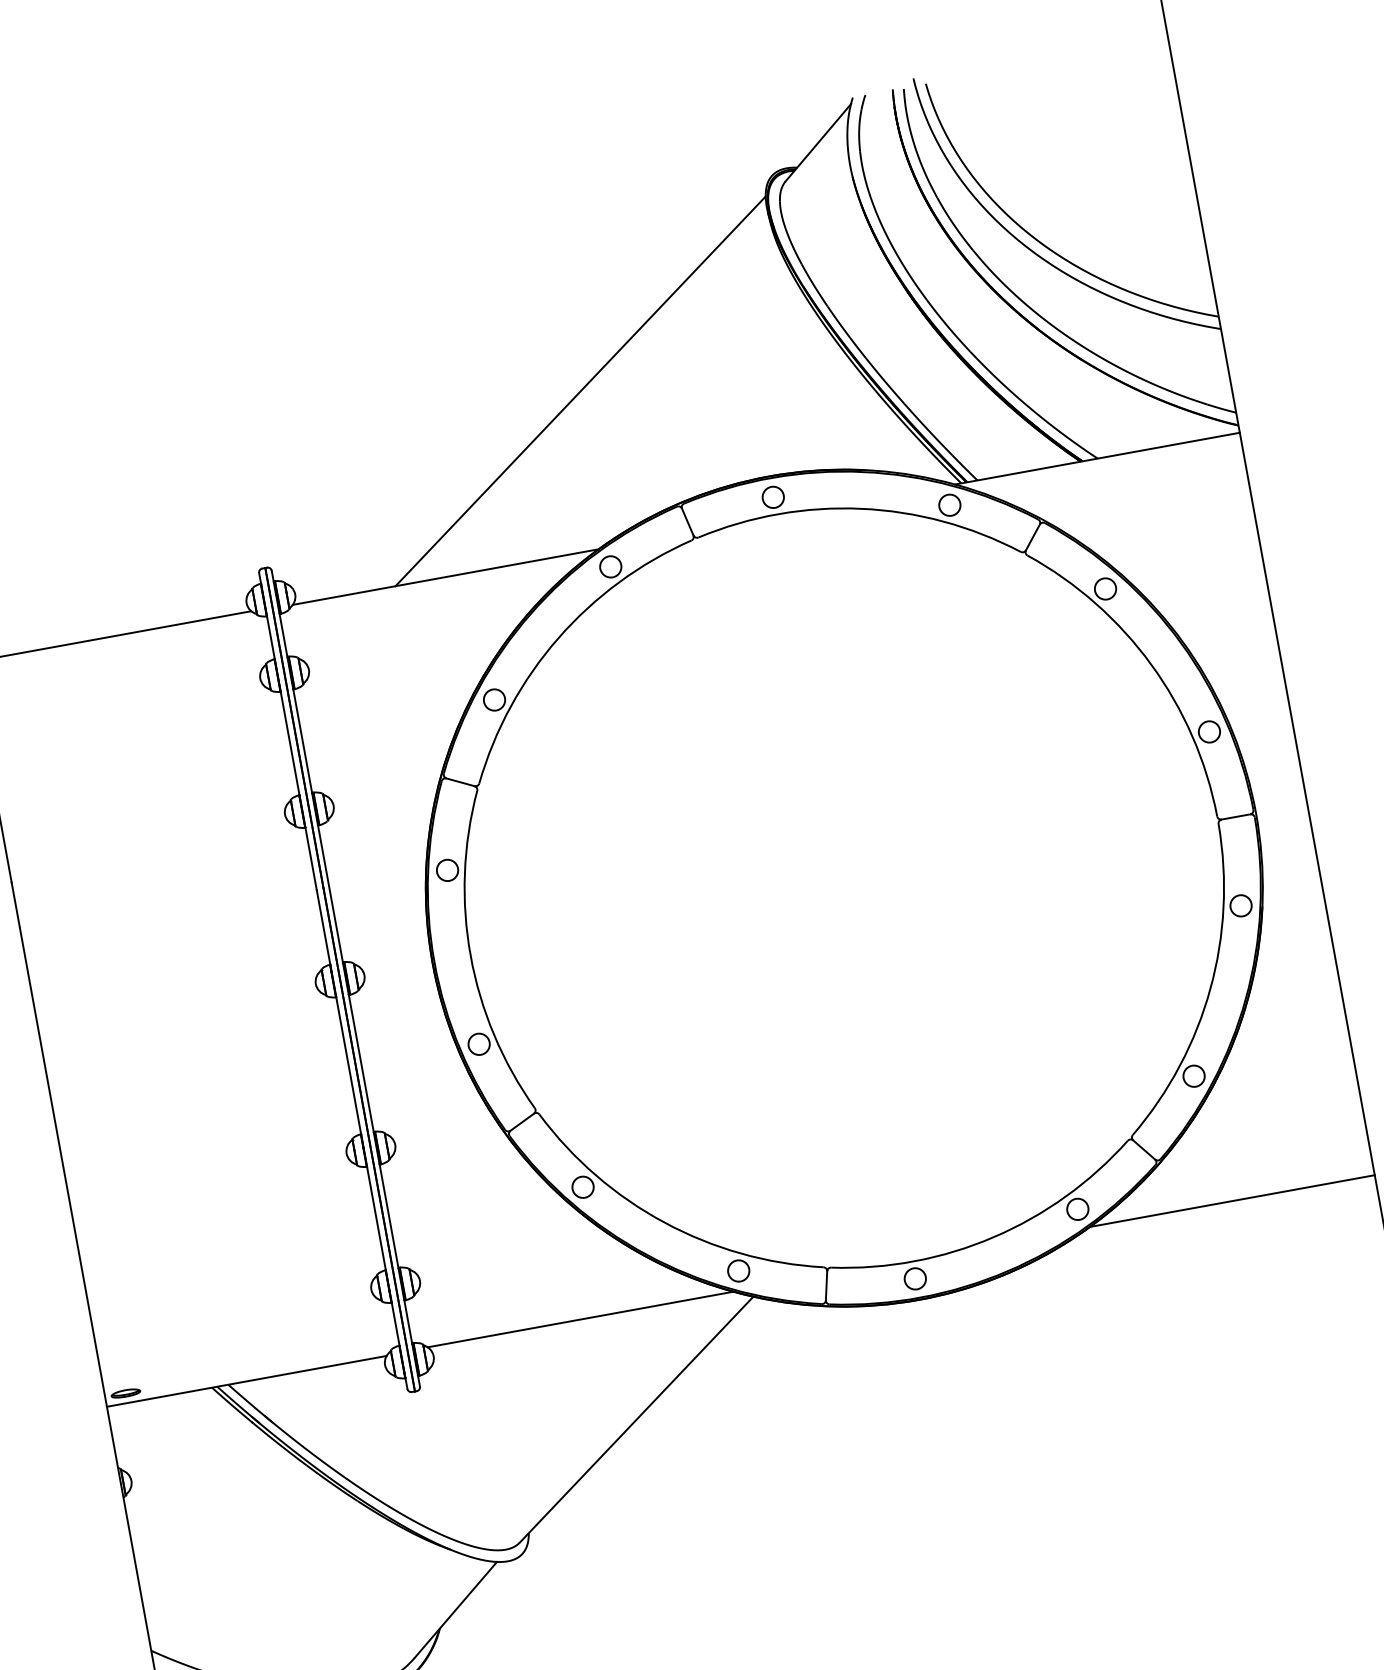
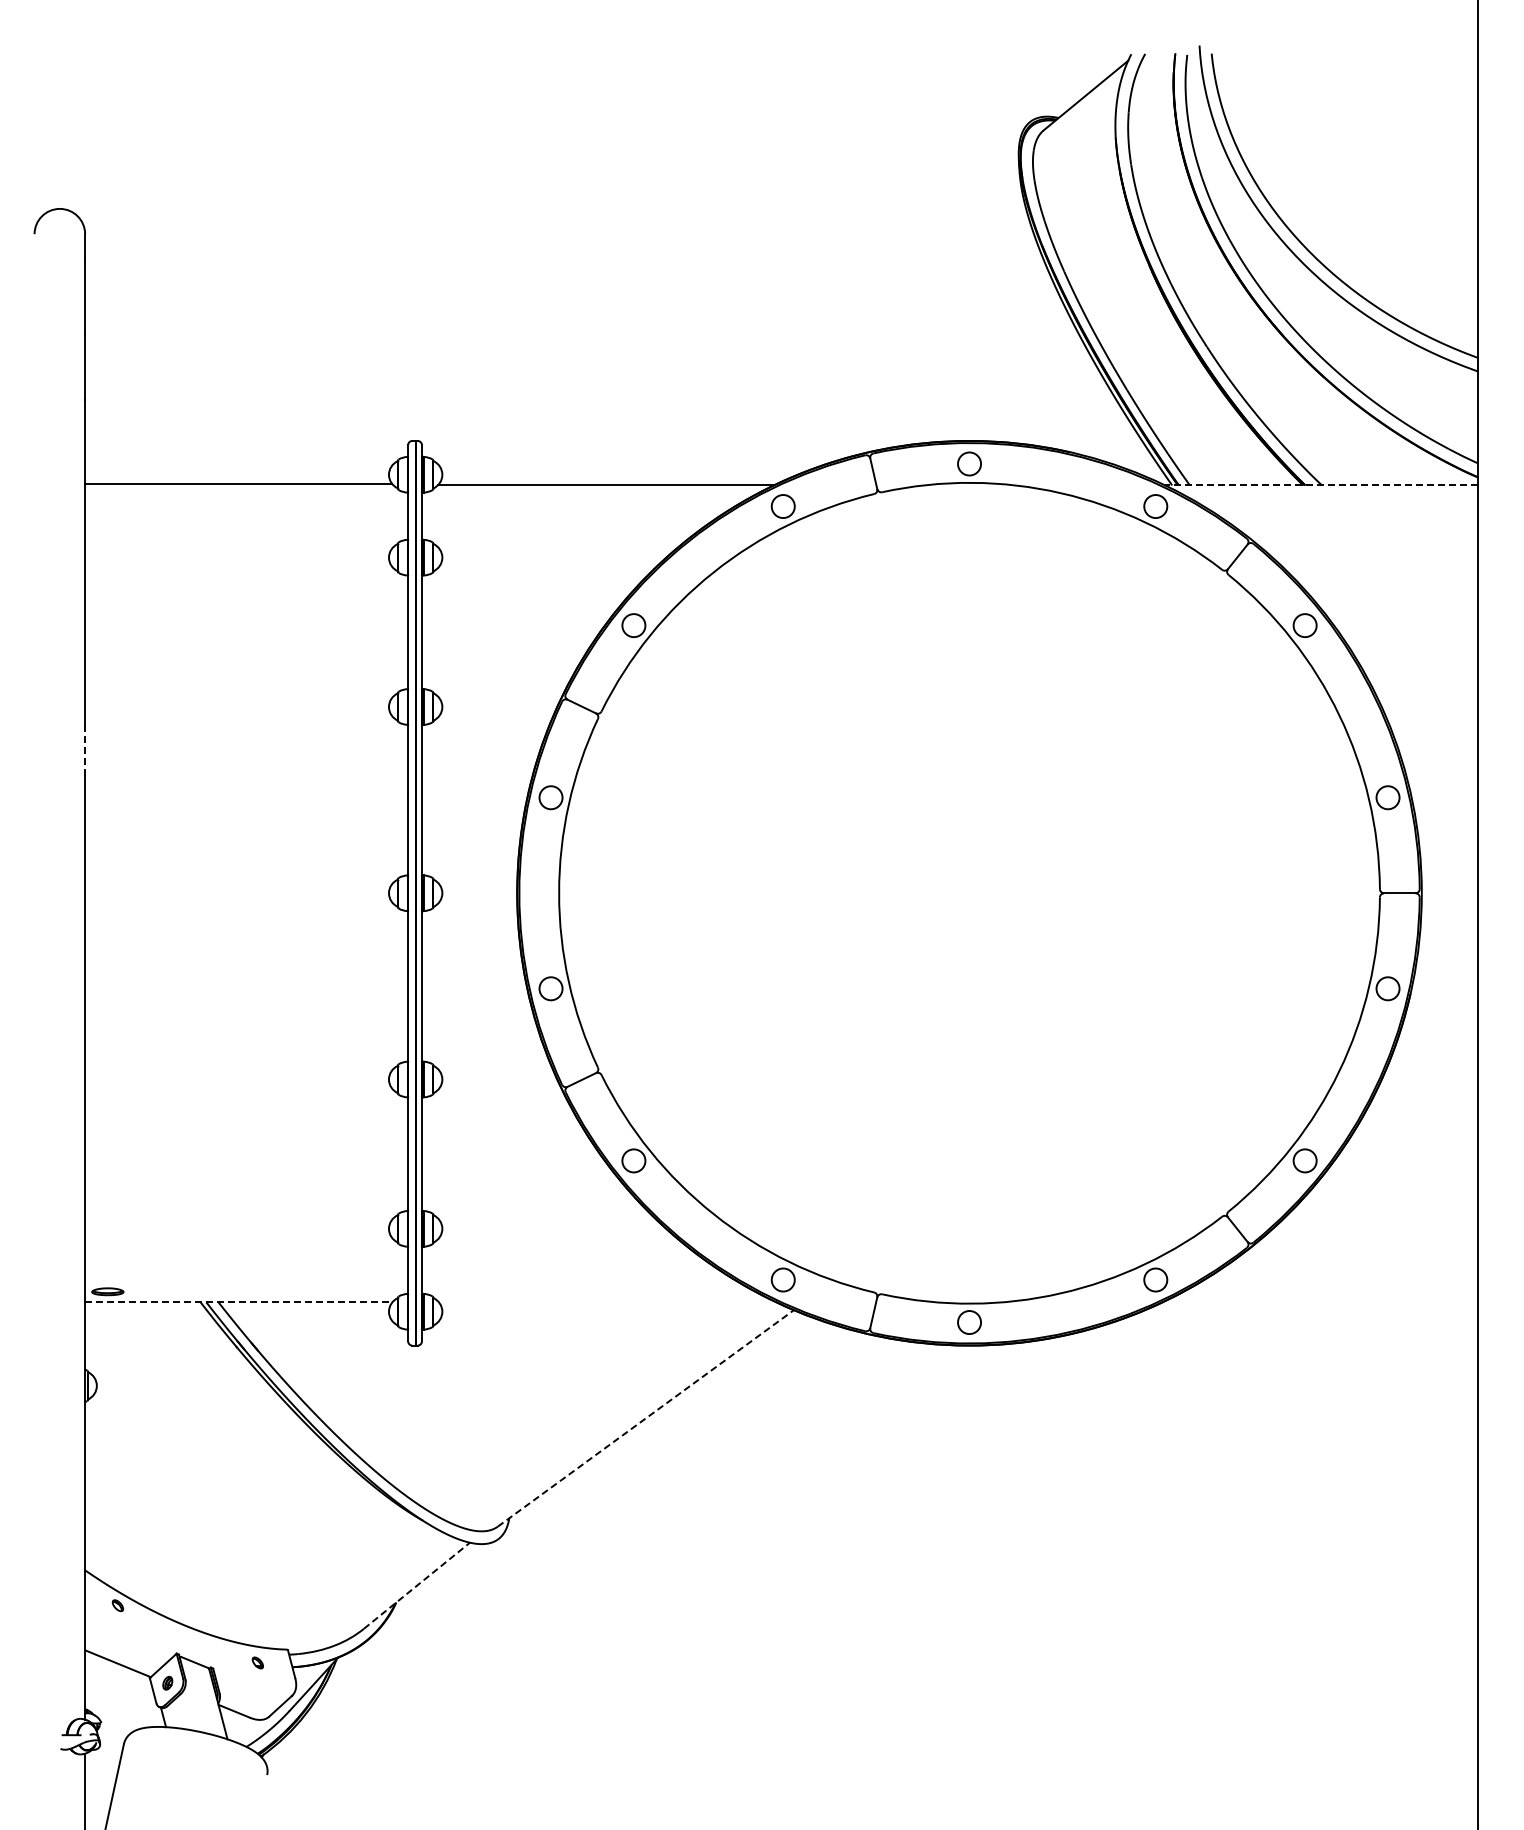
line: (579, 390) -> (784, 313), removed
line: (1097, 458) -> (1321, 485), solid -> dashed
line: (16, 905) -> (85, 751), solid -> dashed
line: (1232, 1201) -> (1321, 1301), removed
line: (580, 1319) -> (605, 1301), removed
line: (246, 1381) -> (238, 1302), solid -> dashed
line: (637, 1419) -> (646, 1418), solid -> dashed
line: (456, 1609) -> (417, 1585), solid -> dashed

